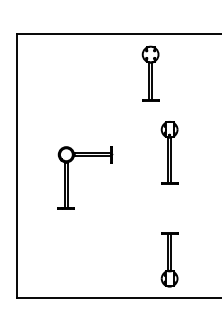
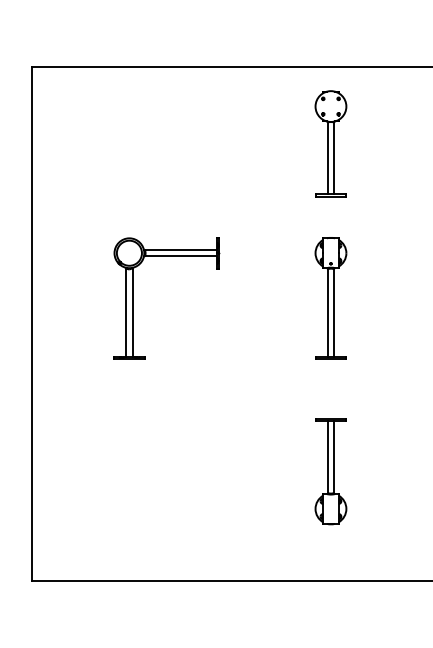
part: (150, 73) -> (330, 143), moved
part: (68, 177) -> (133, 297), moved
part: (169, 259) -> (330, 471), moved

